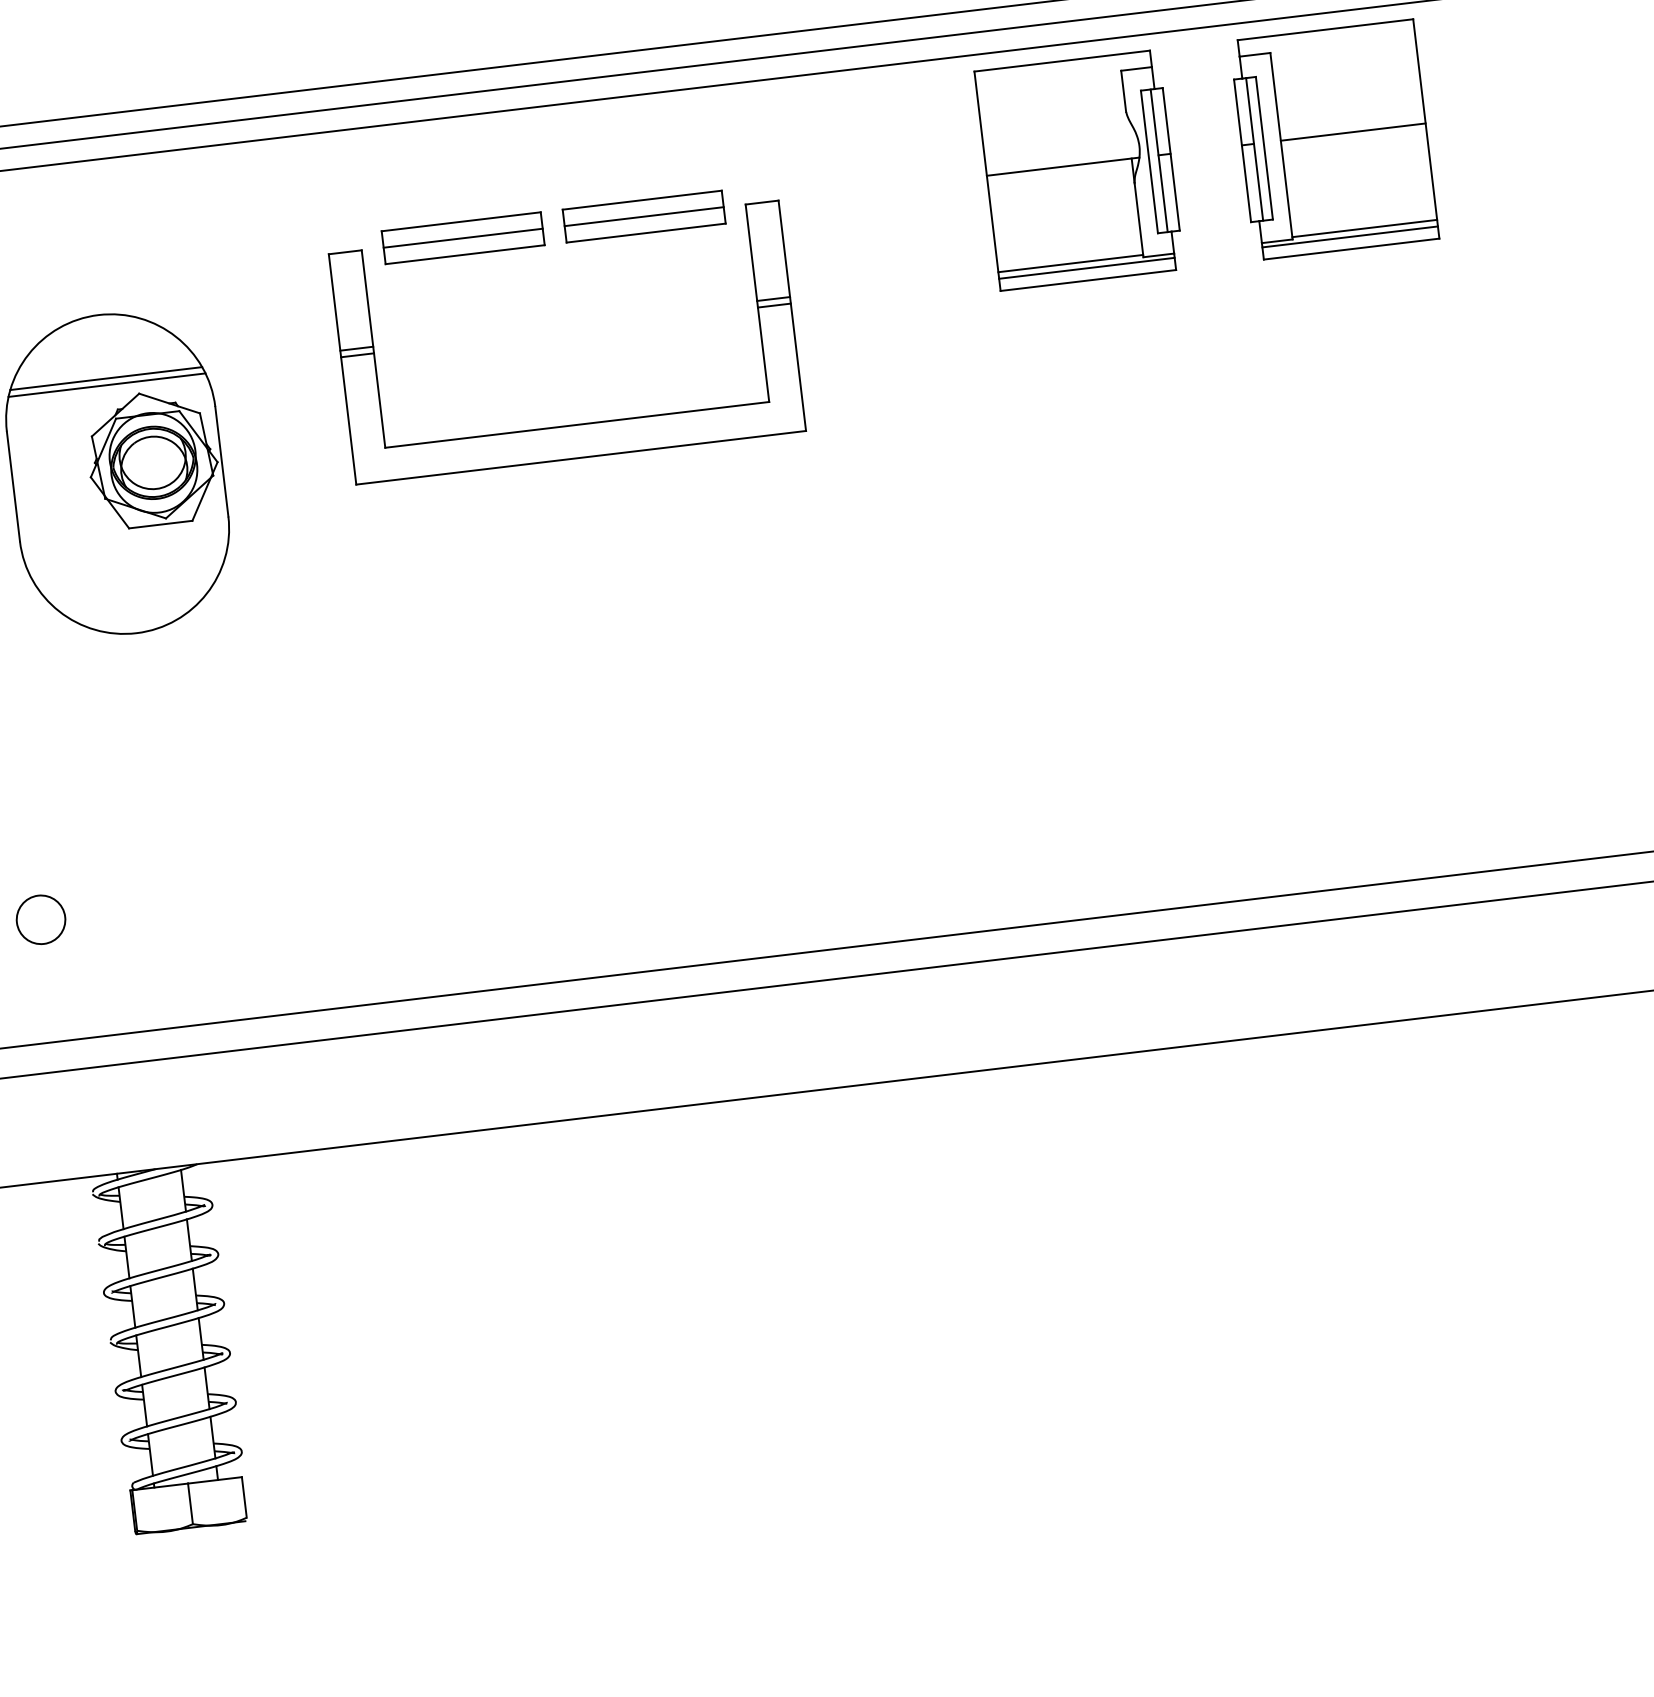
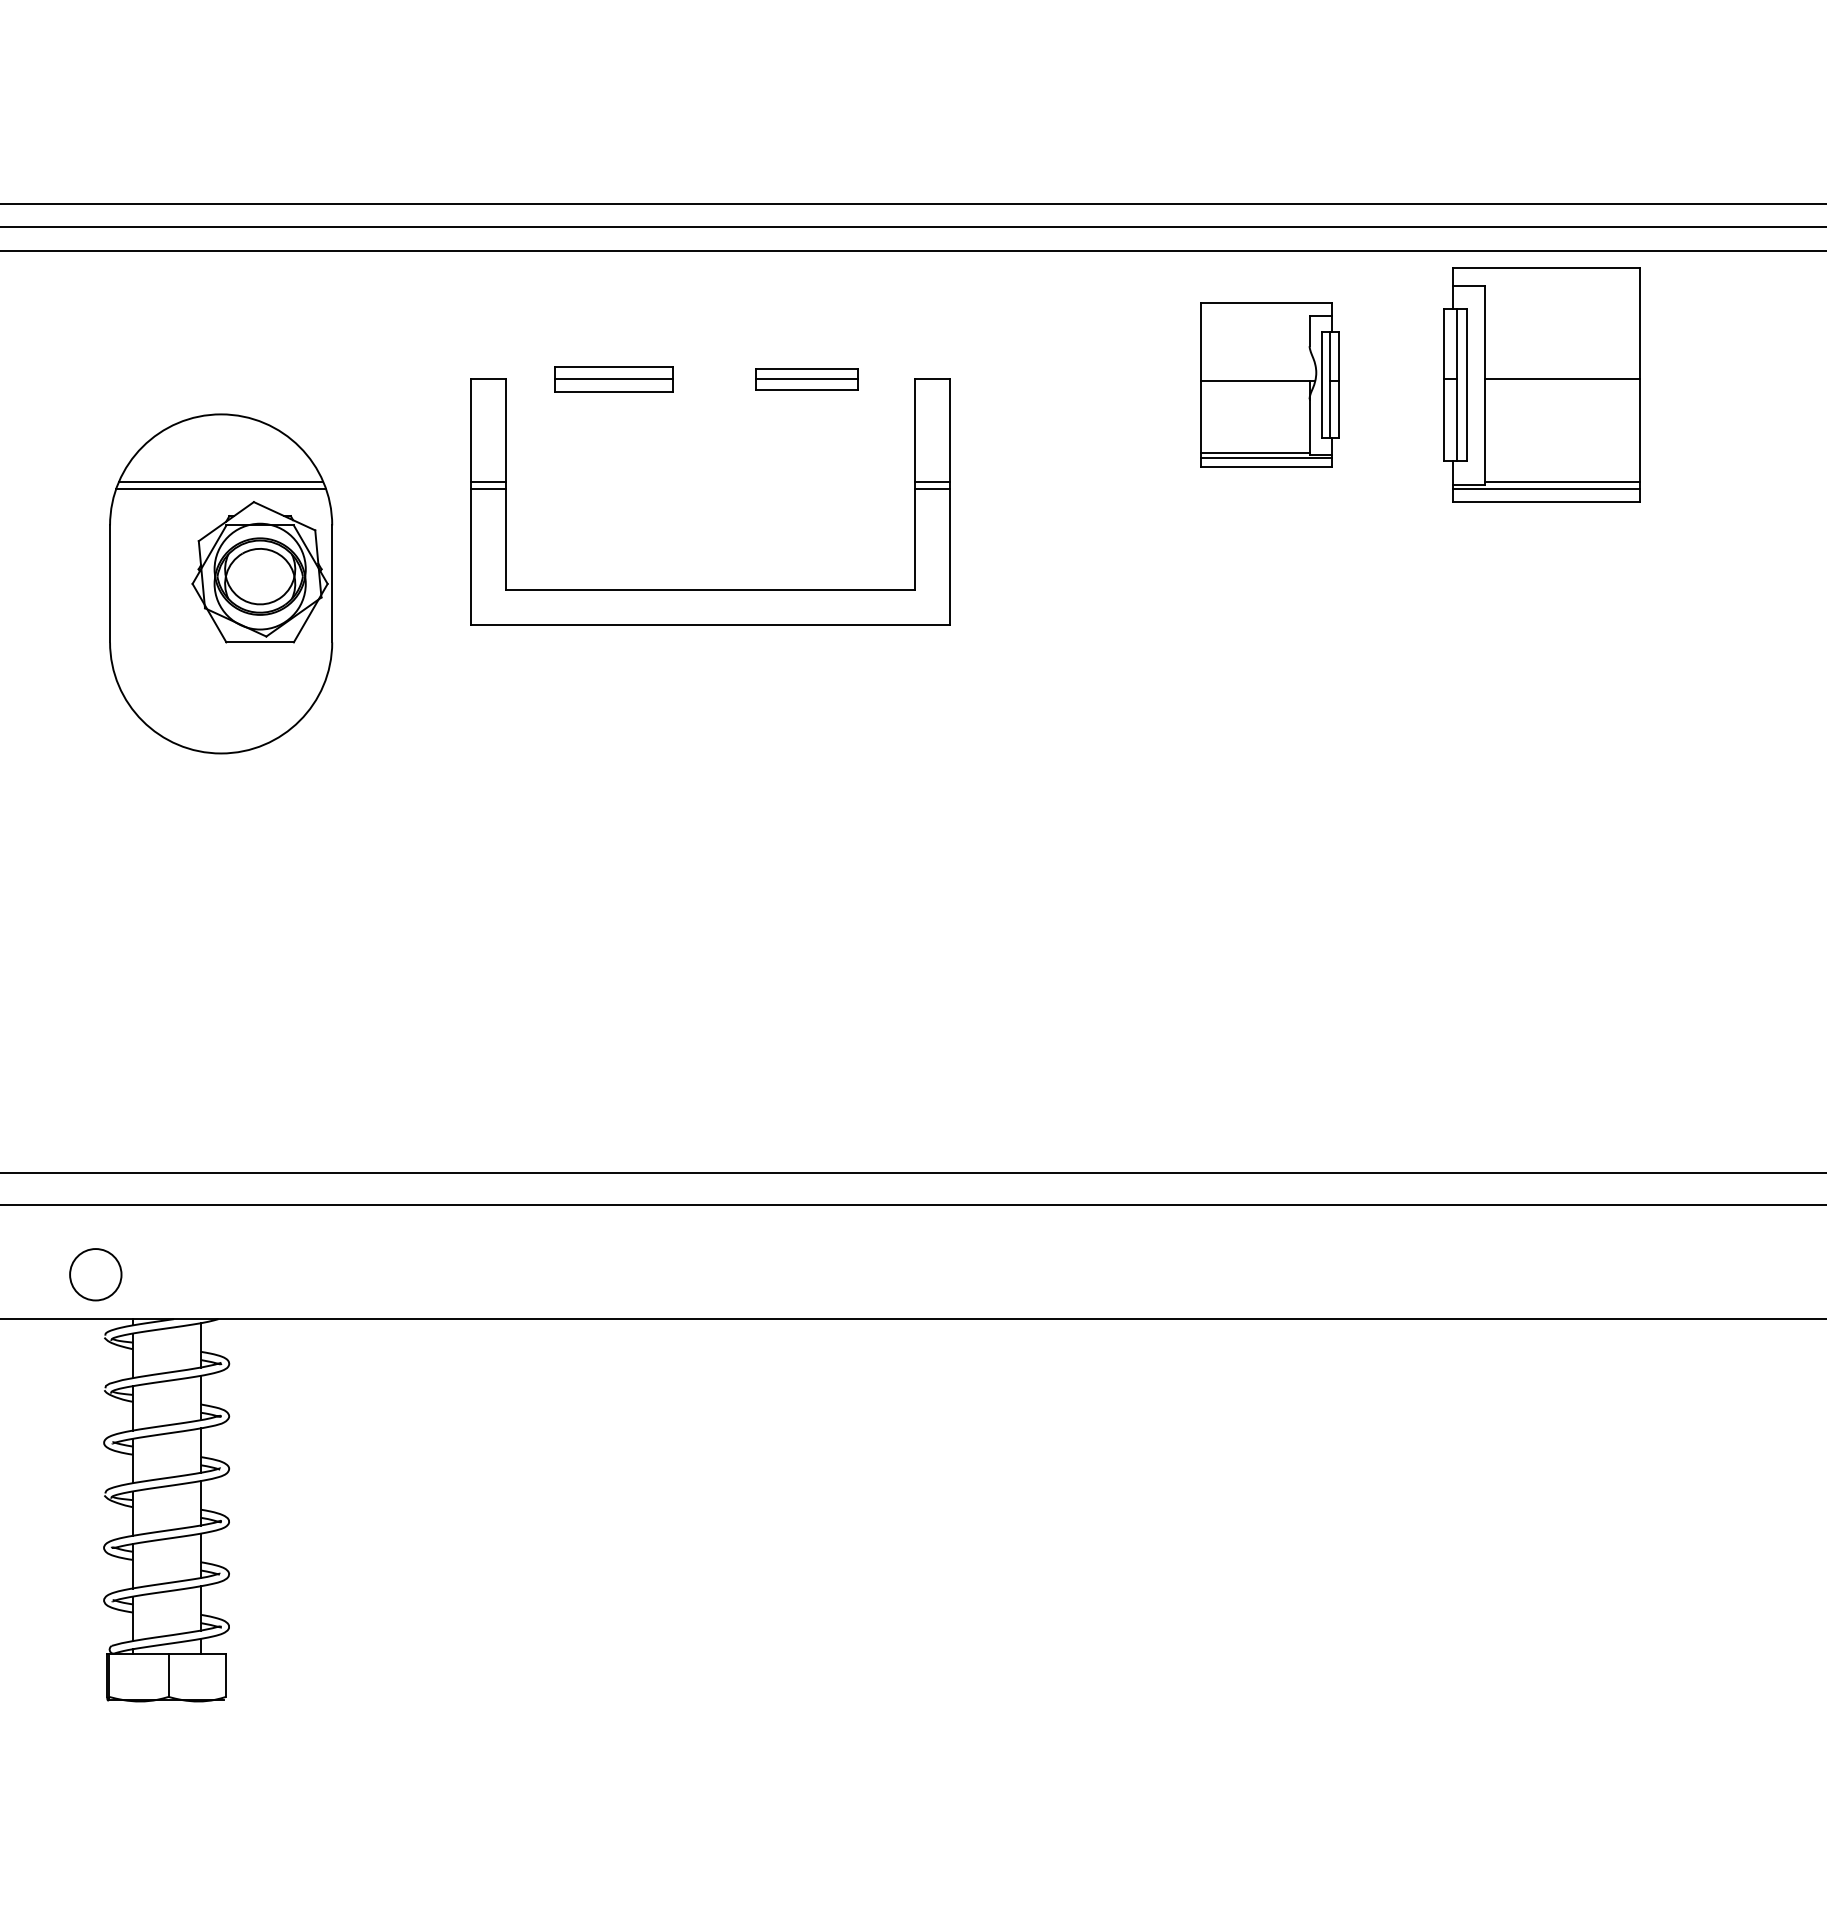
part: (1078, 169) -> (1269, 384), size x0.7
part: (643, 216) -> (806, 379), size x0.6
part: (462, 238) -> (613, 379), size x0.7
circle: (40, 919) -> (95, 1274), moved

